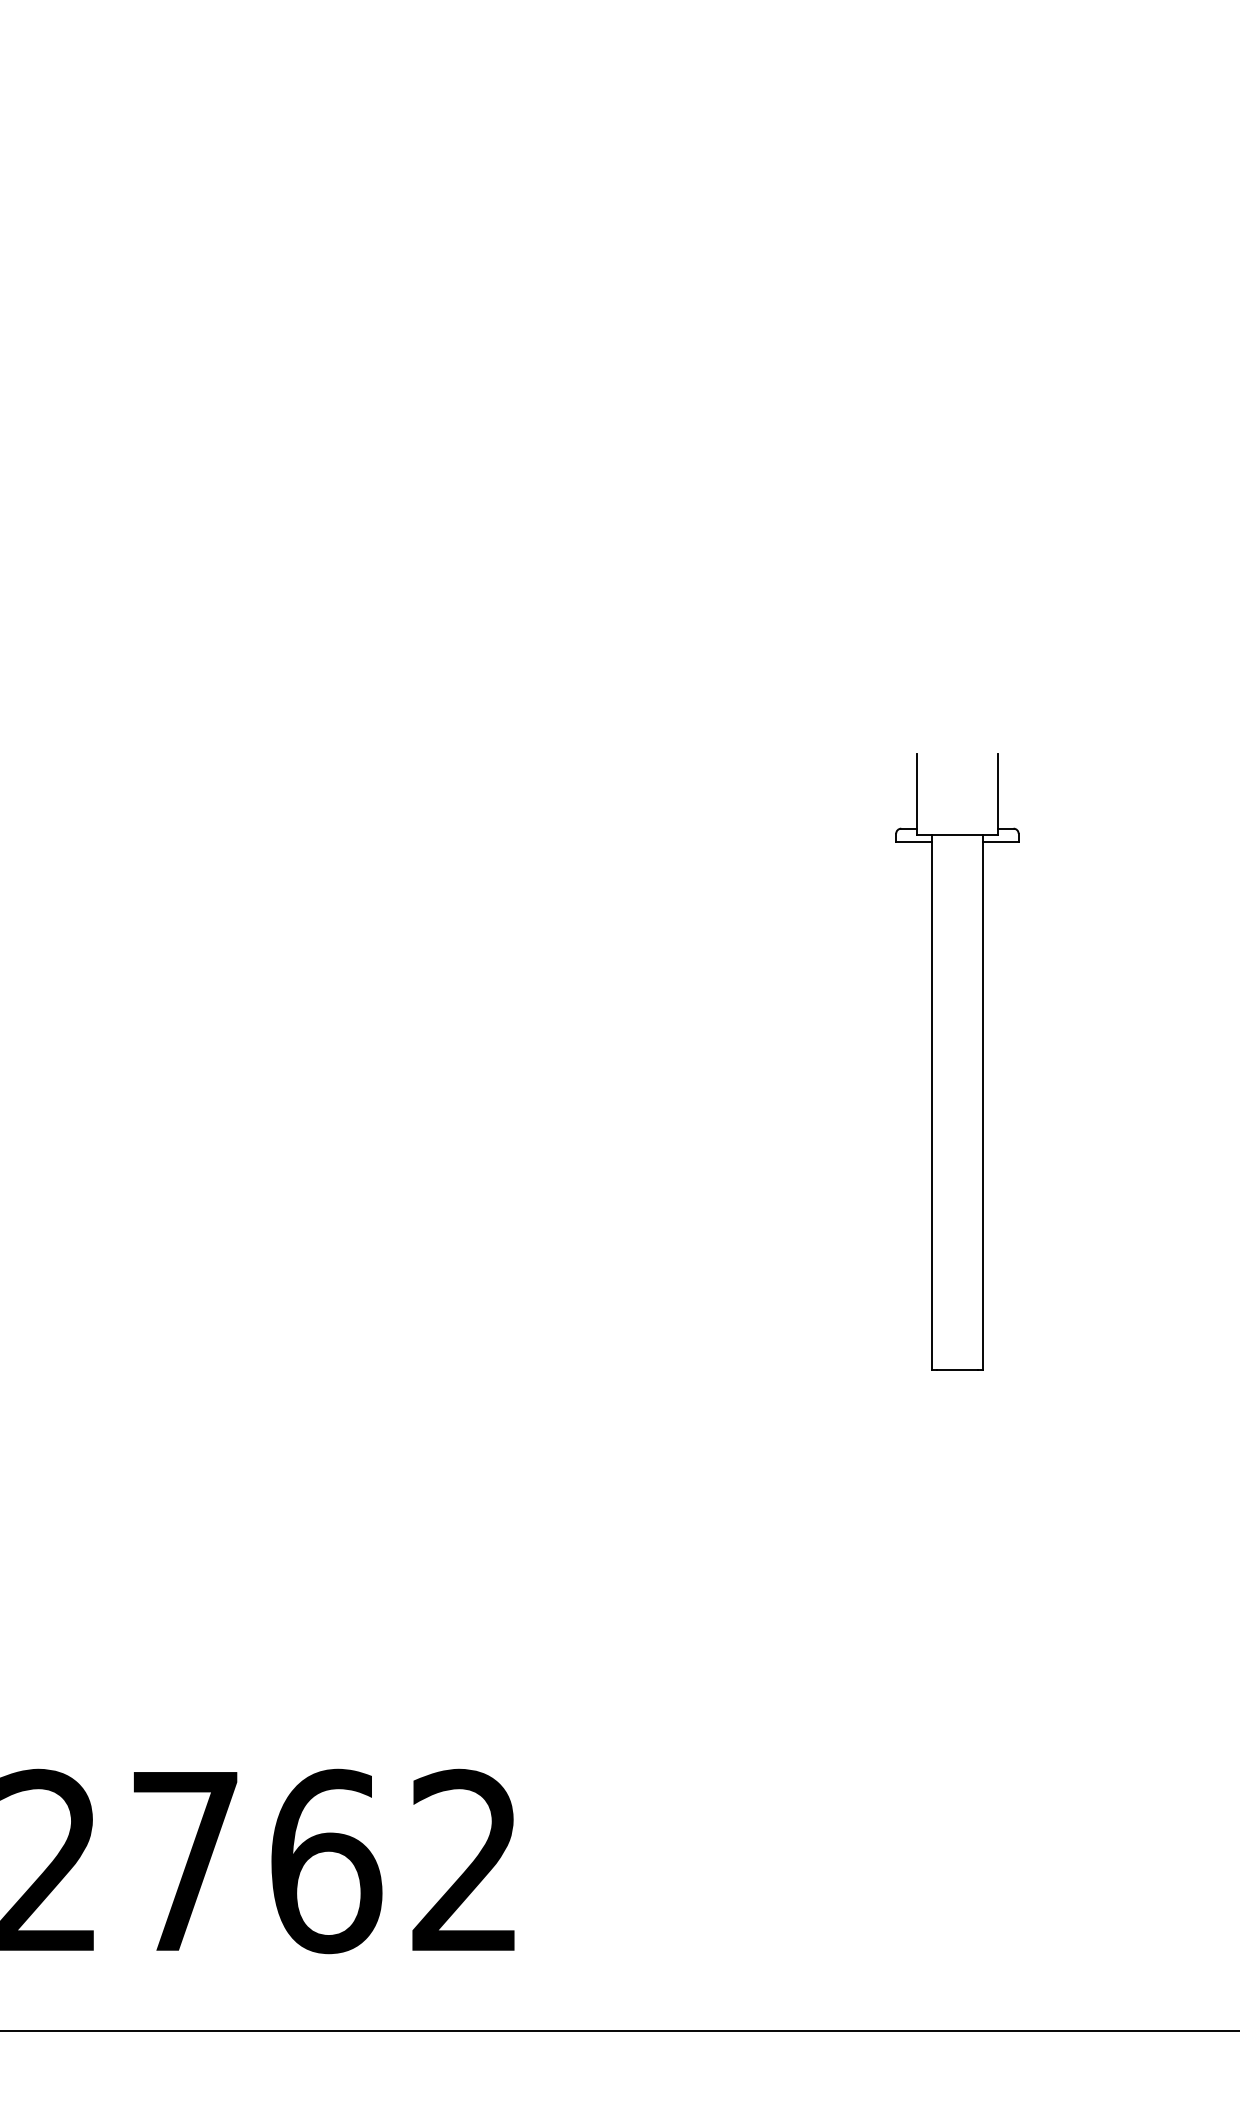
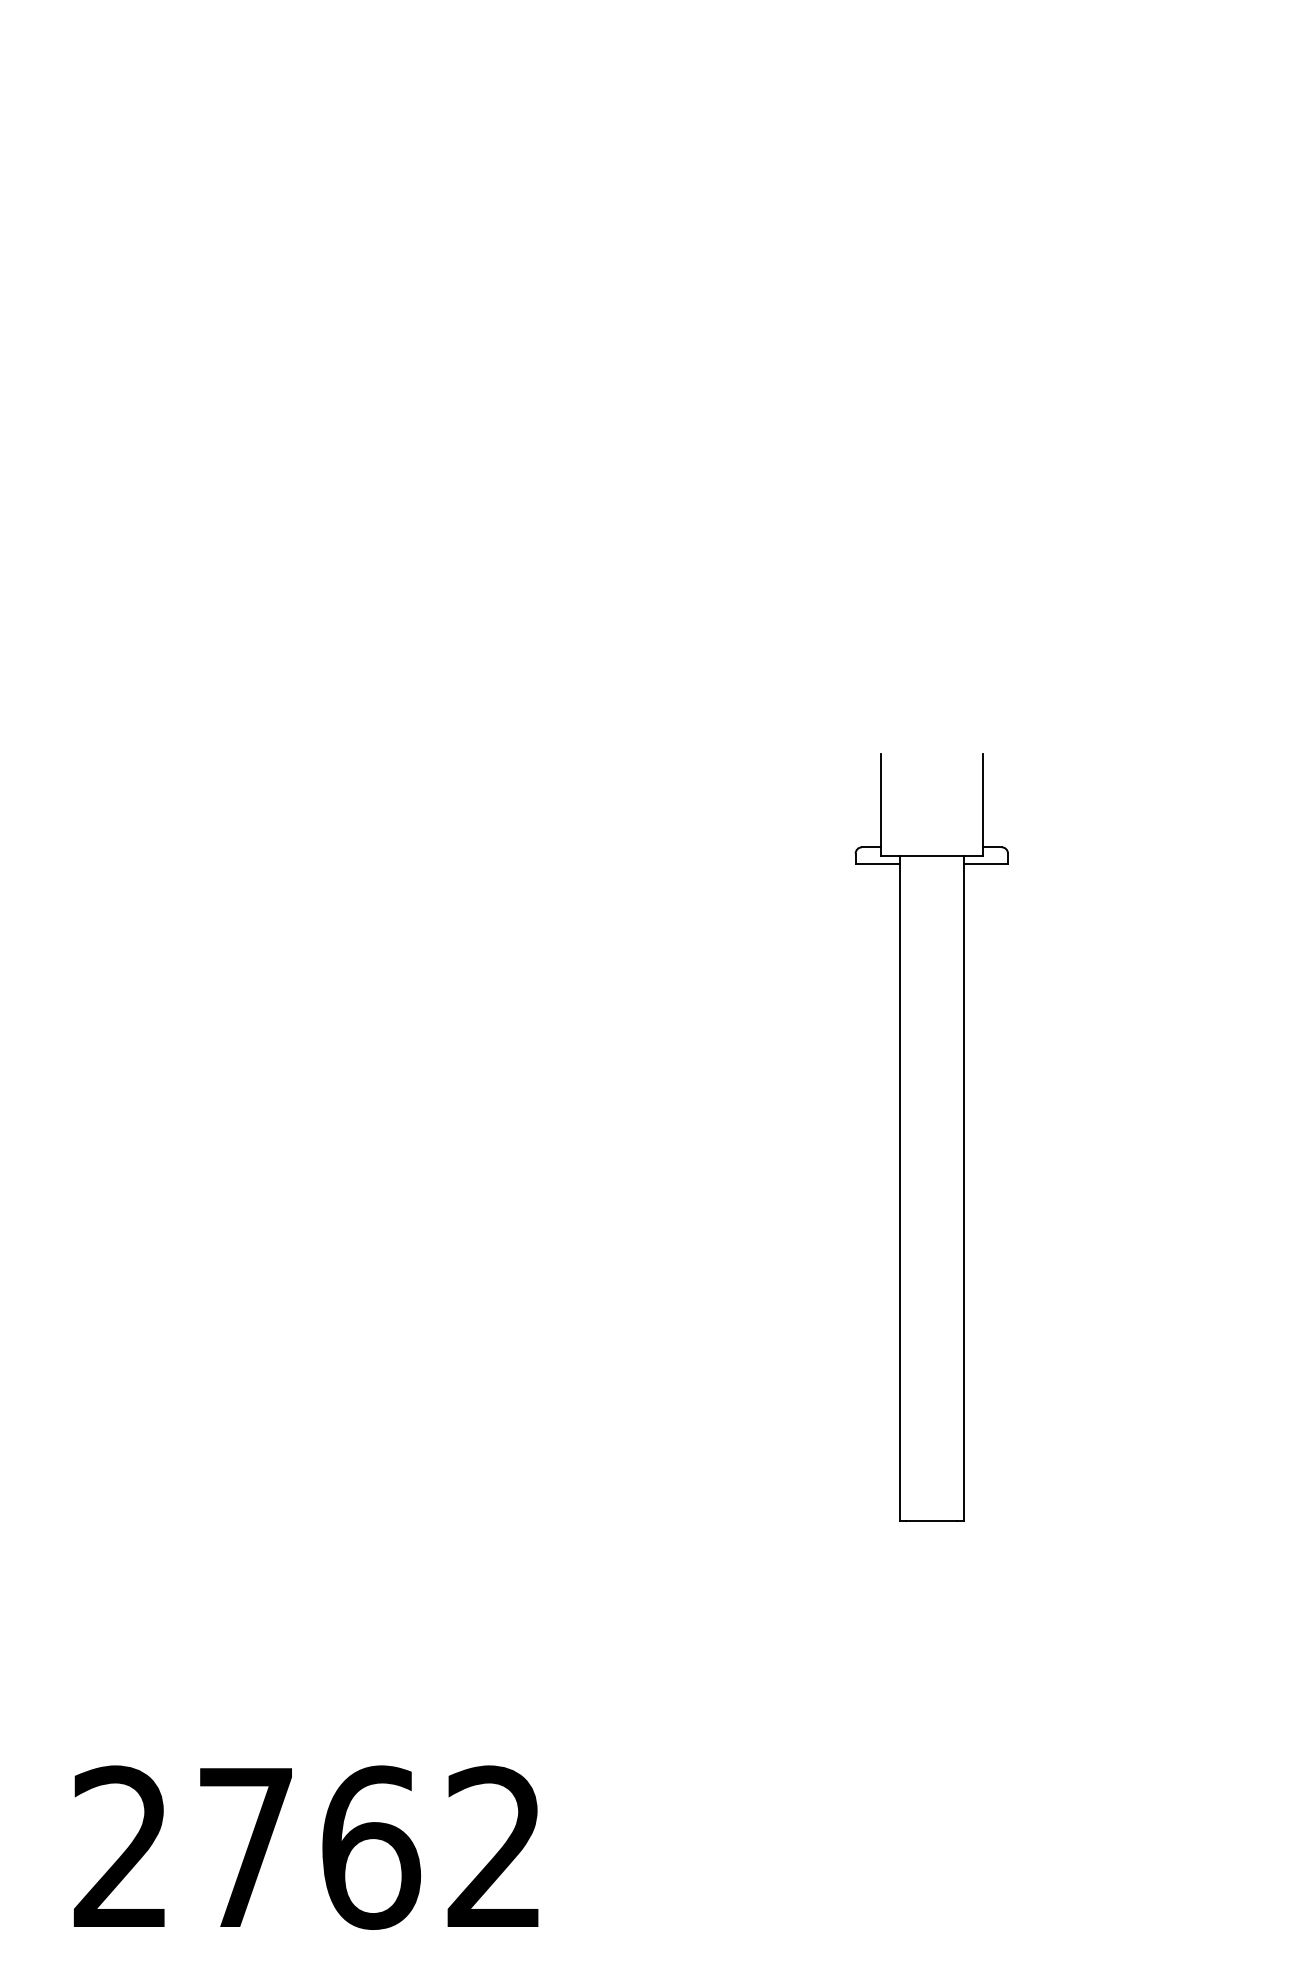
part: (956, 1061) -> (931, 1136), size x1.4

